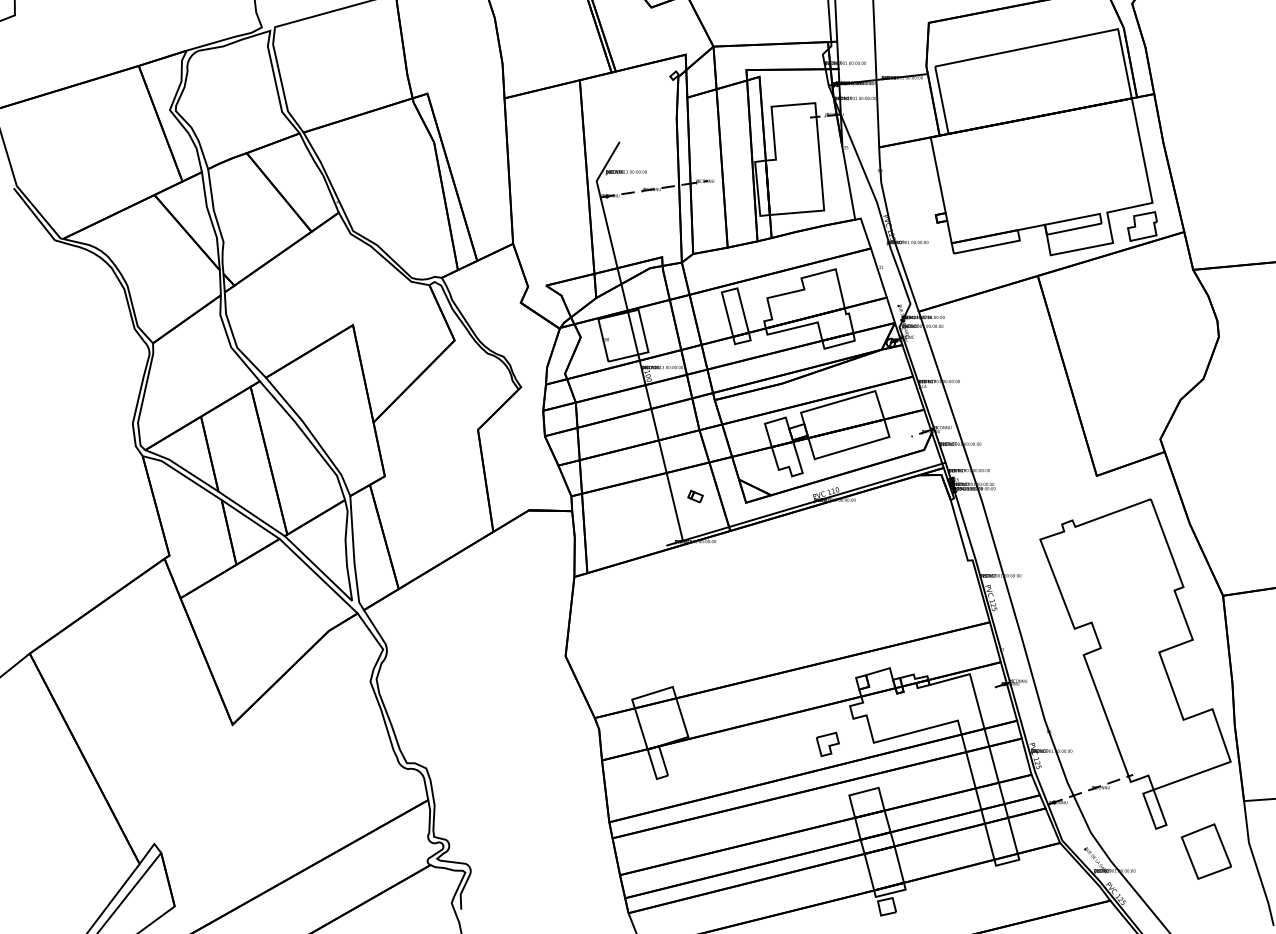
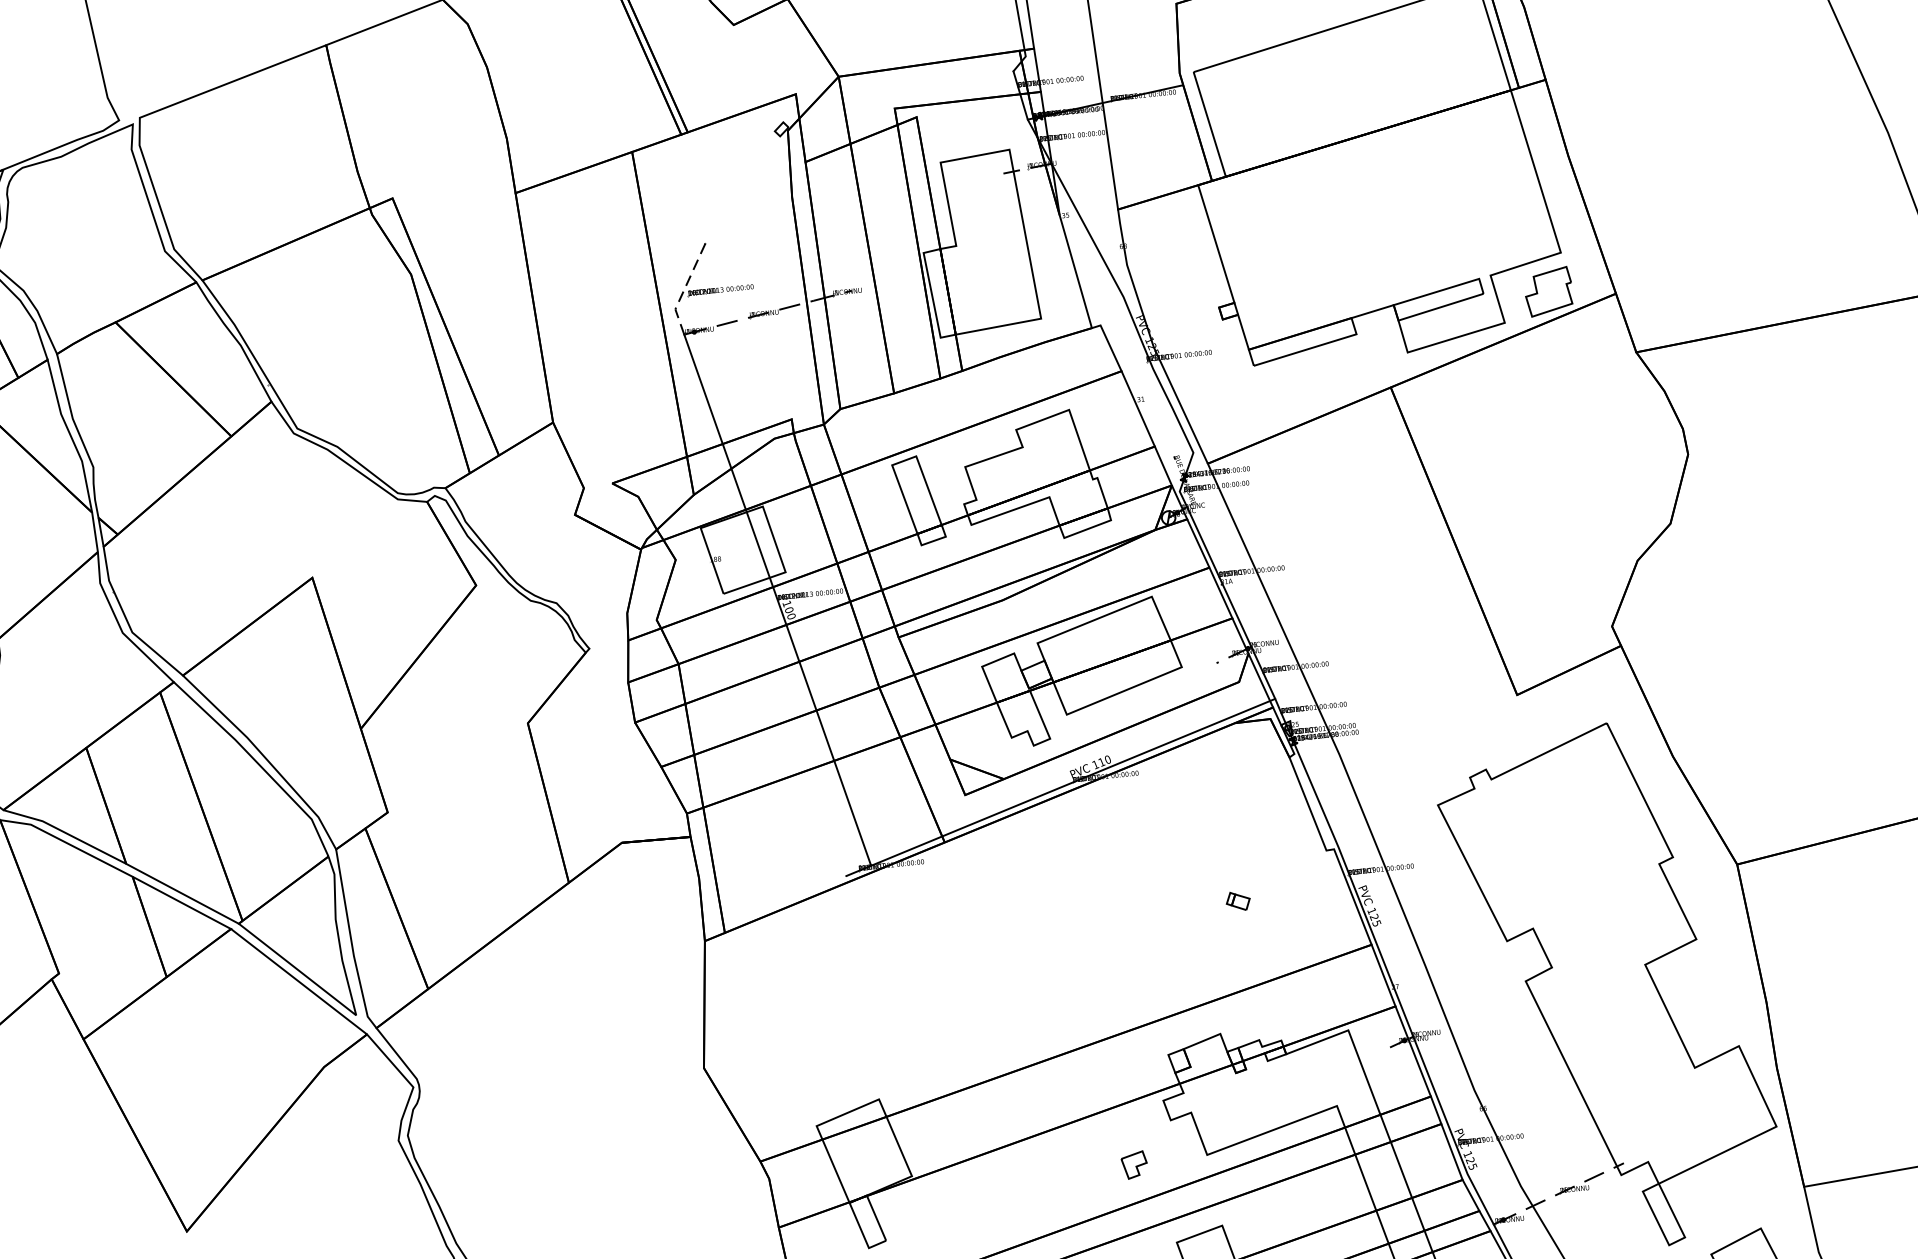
line: (603, 169) -> (684, 289), solid -> dashed
part: (695, 496) -> (1238, 901), moved
part: (827, 744) -> (1133, 1165), size x0.7

